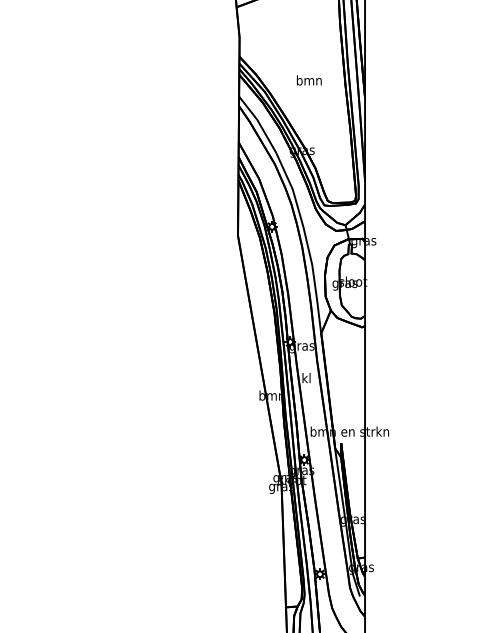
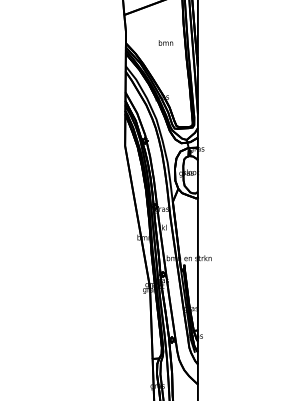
text: (308, 79) -> (165, 42), moved

